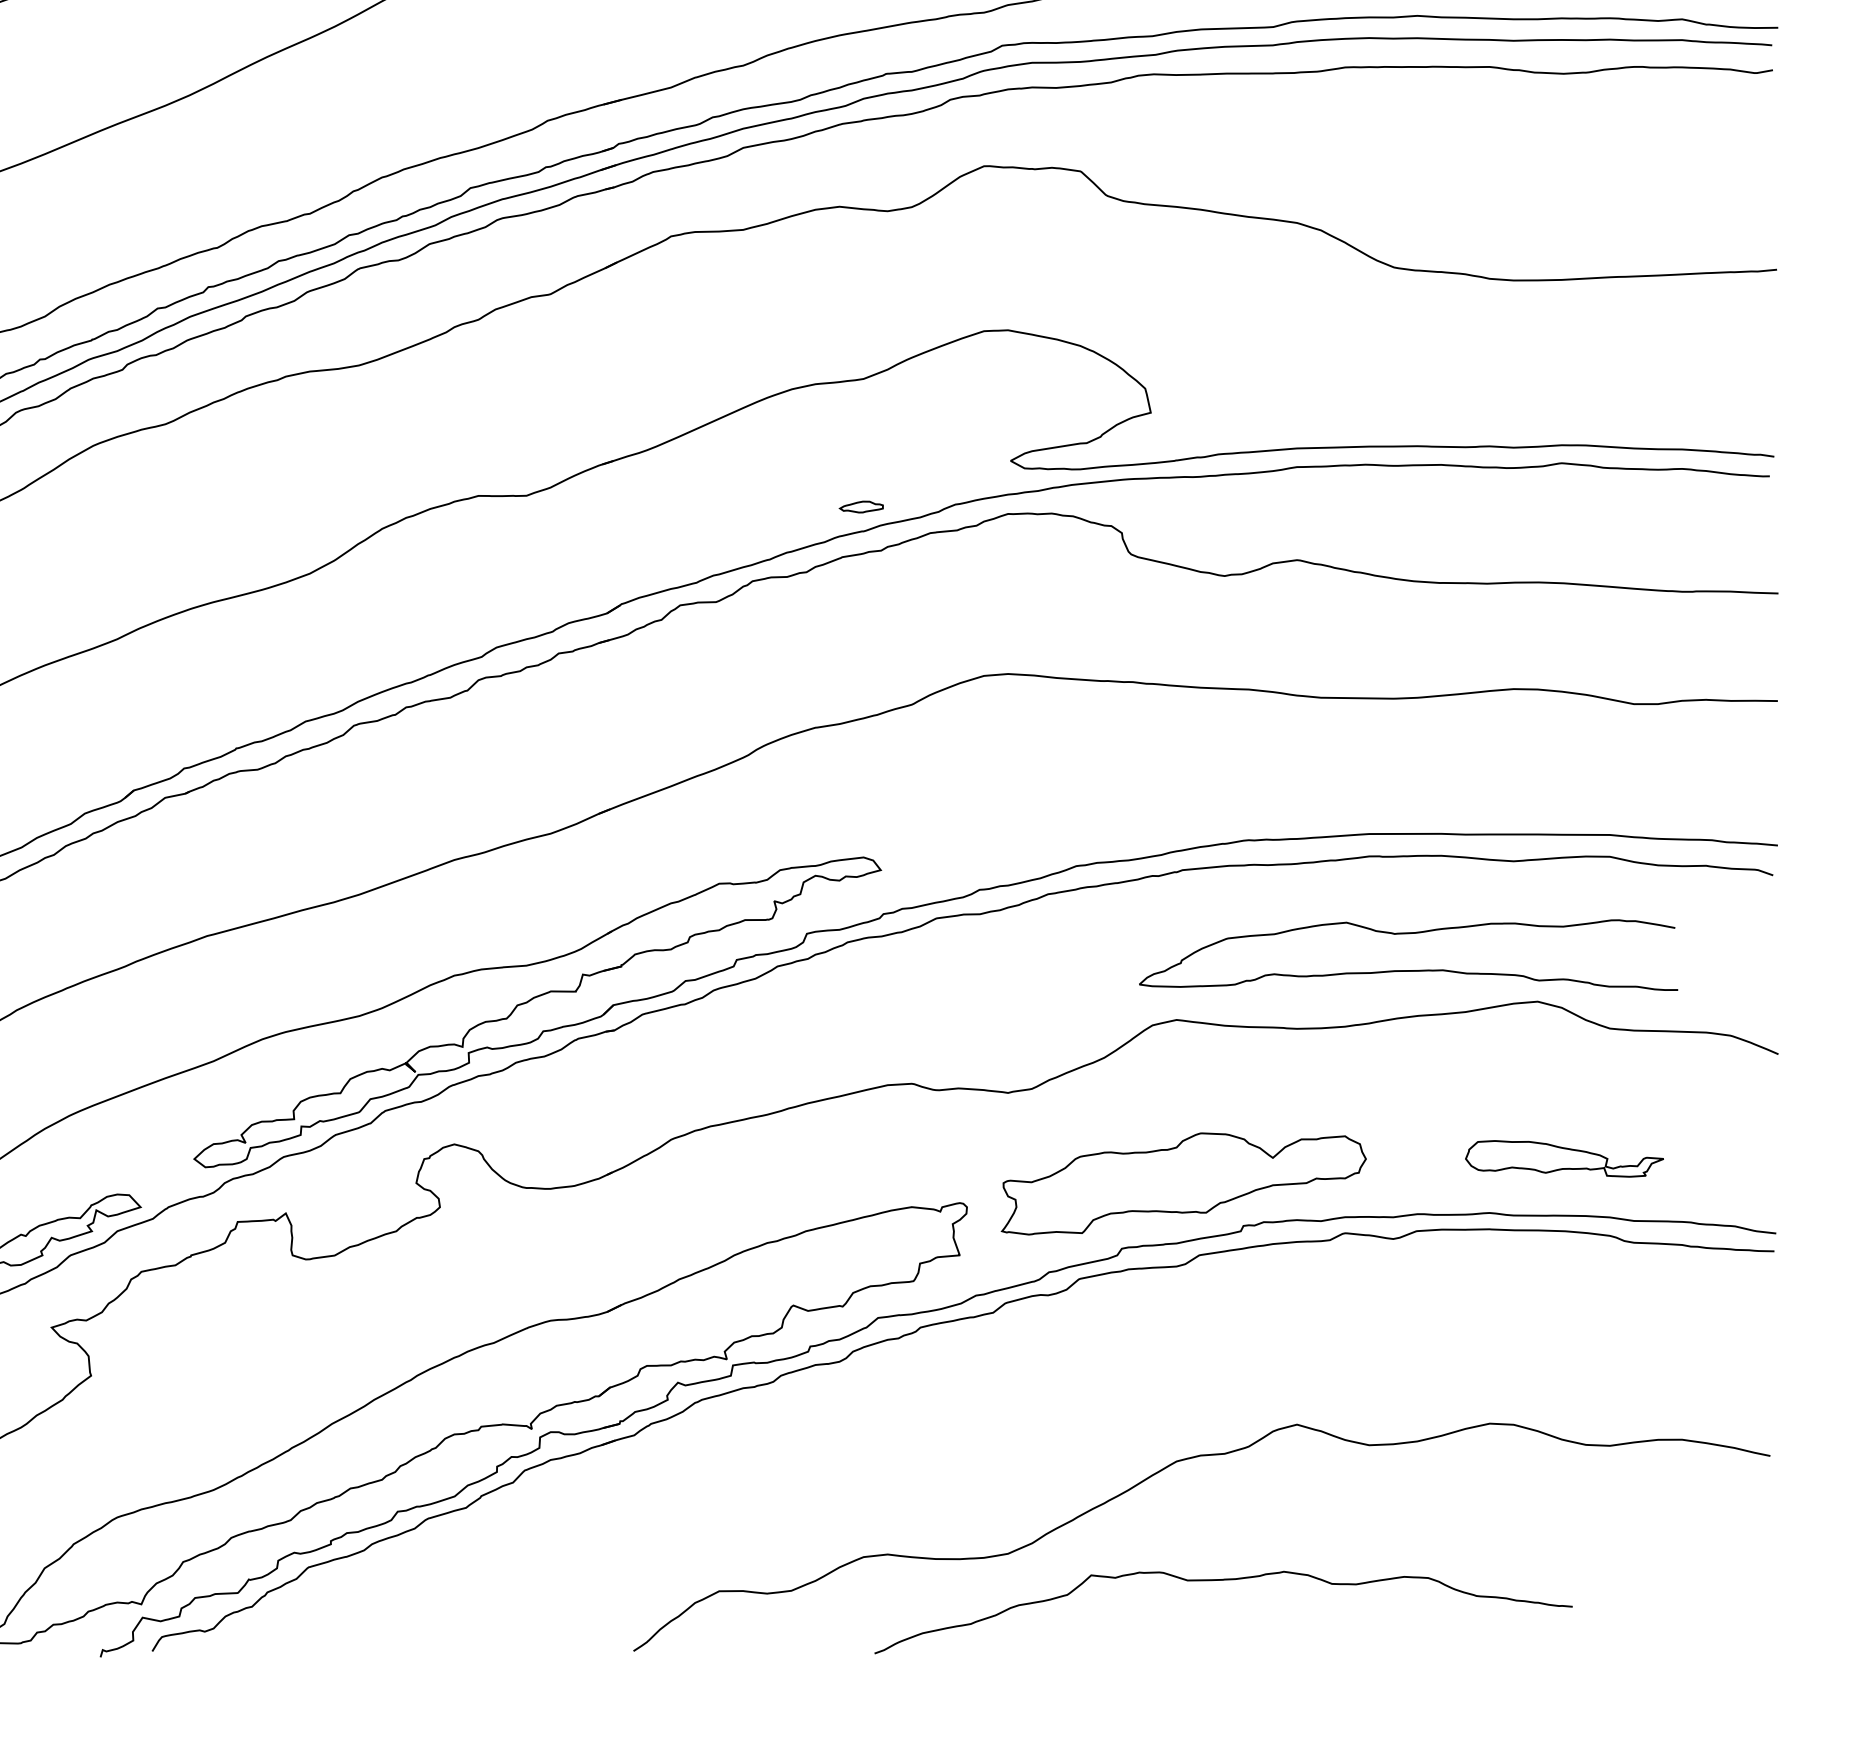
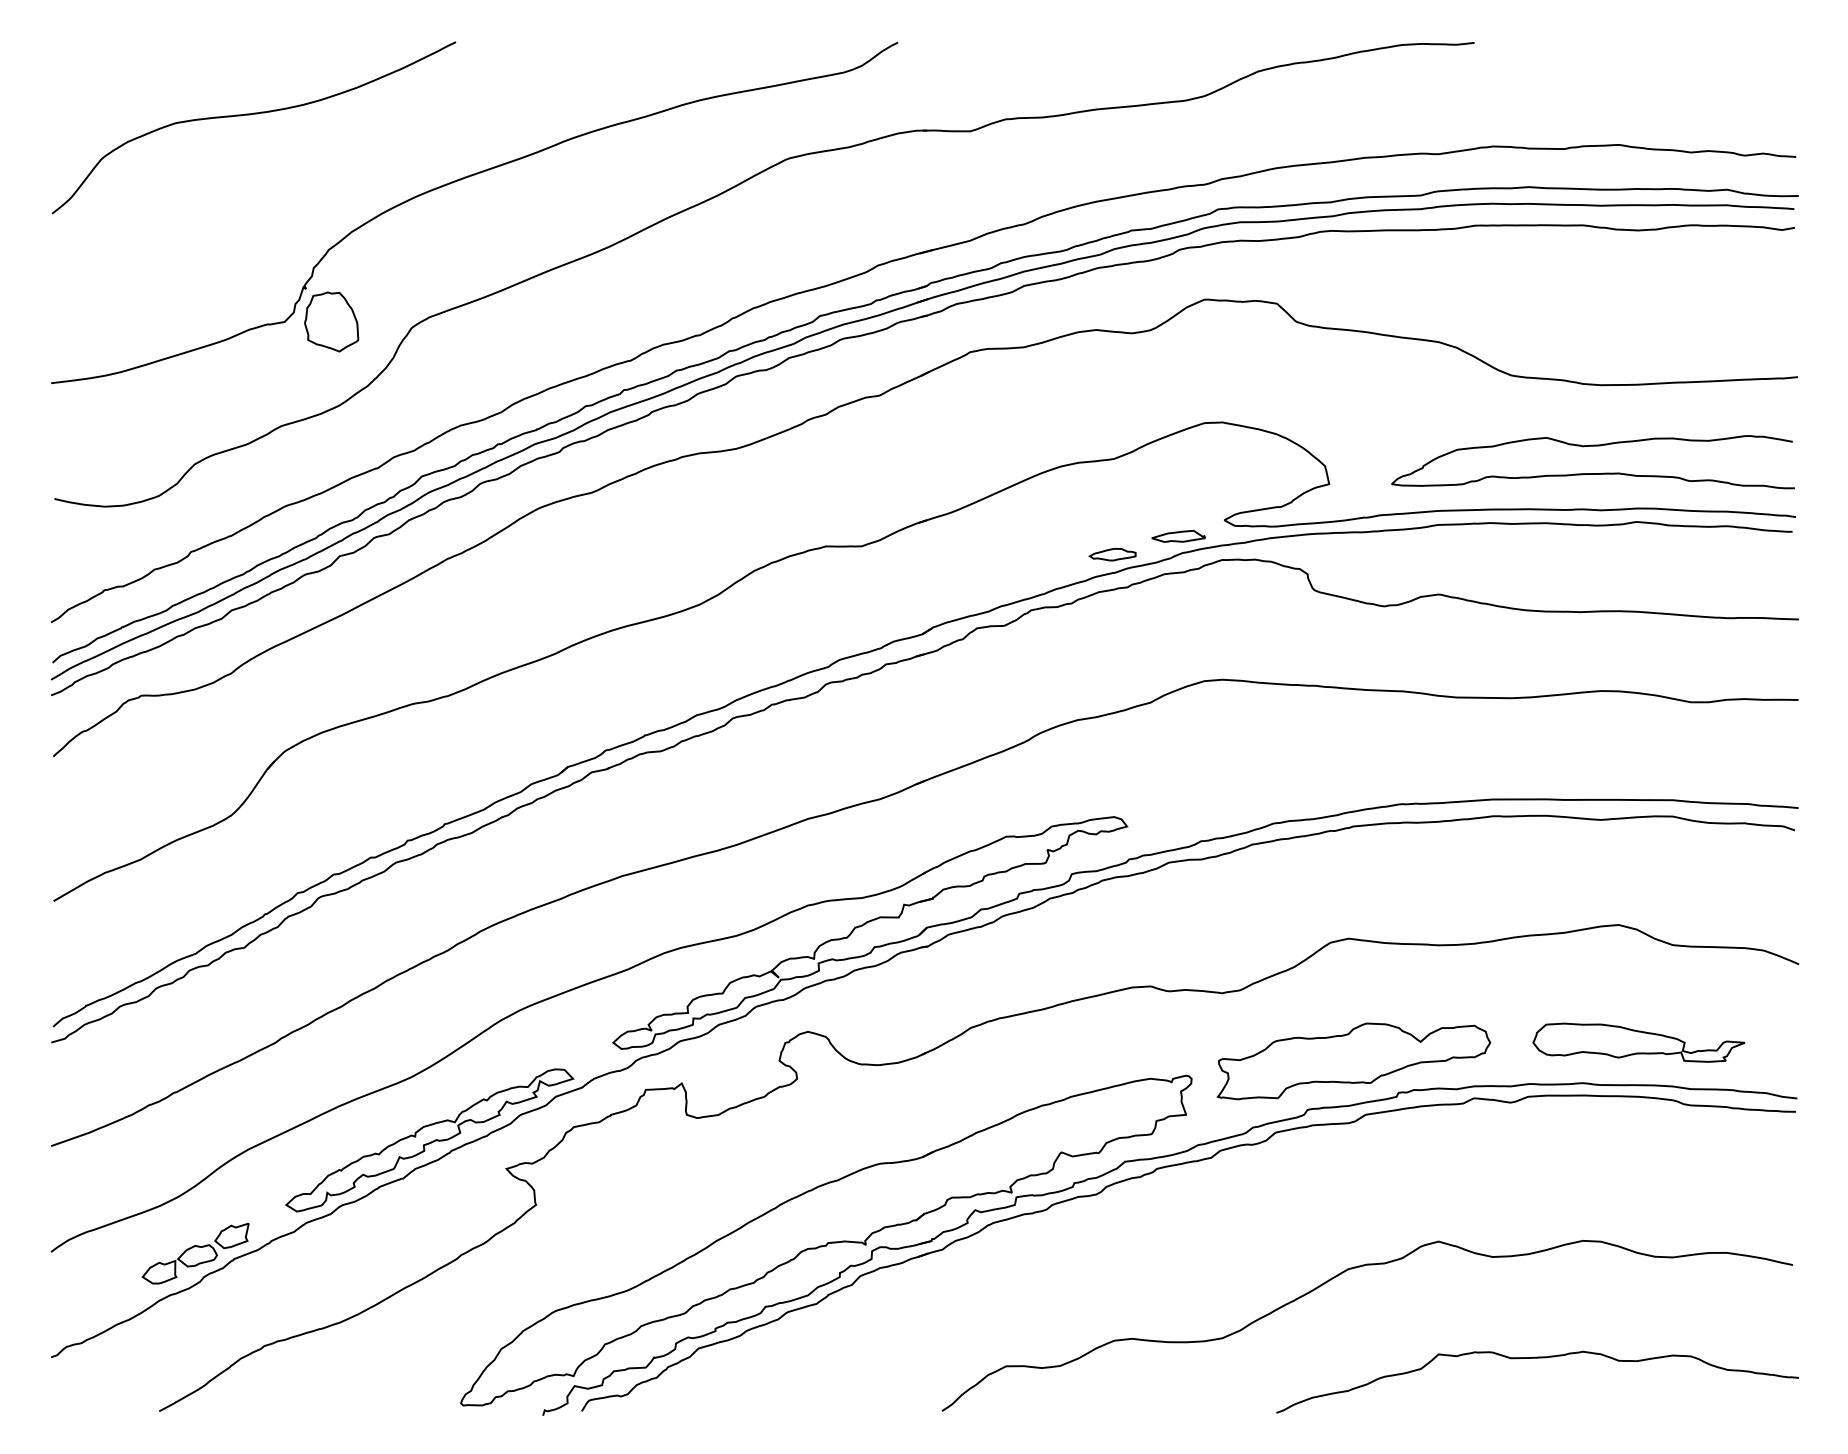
part: (949, 481) -> (1178, 535), added
part: (861, 506) -> (1112, 554), size x1.43
curve: (1407, 970) -> (1592, 473), moved
part: (1564, 1158) -> (1638, 1042), size x1.43
curve: (1223, 1580) -> (1537, 1358), moved

